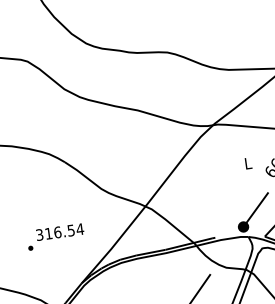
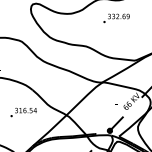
text: (55, 237) -> (23, 112), moved

